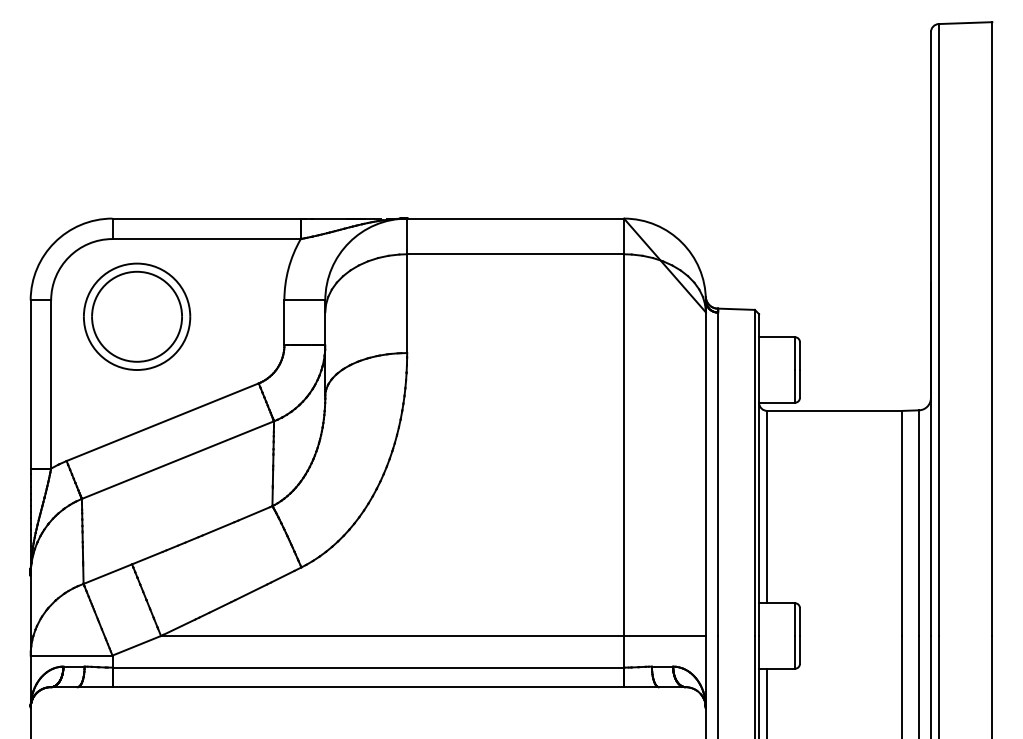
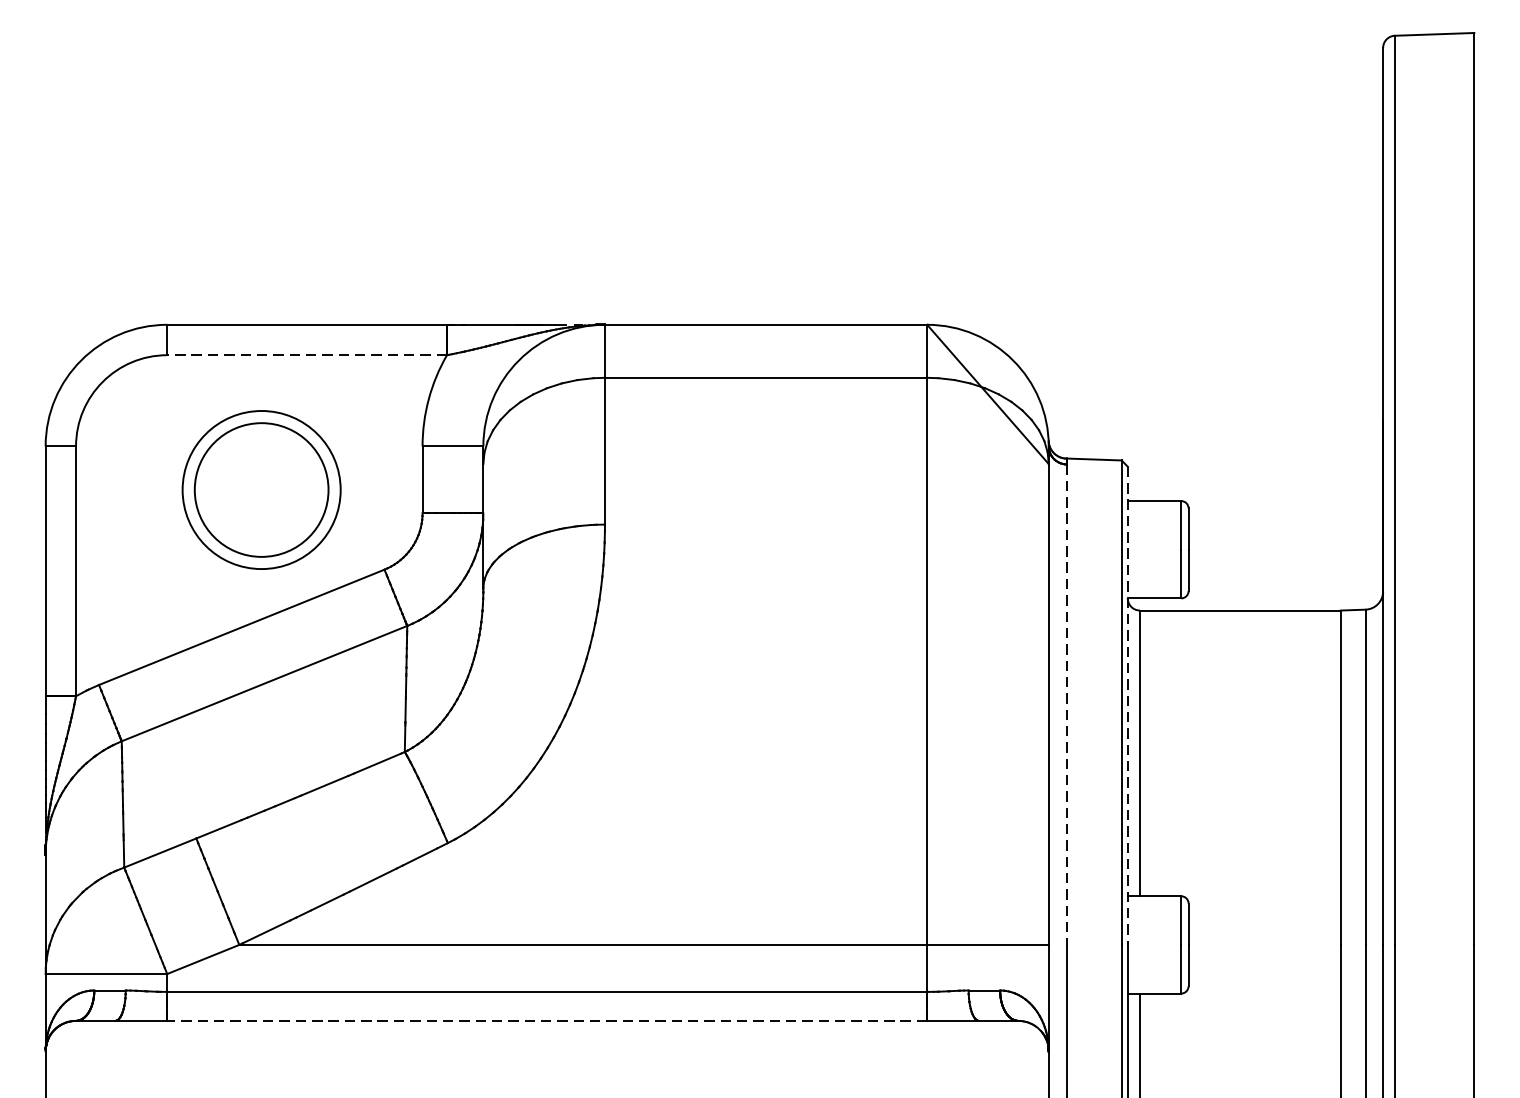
line: (206, 239) -> (306, 355), solid -> dashed
part: (137, 316) -> (262, 489), moved
line: (718, 474) -> (1067, 704), solid -> dashed
line: (759, 475) -> (1128, 706), solid -> dashed
line: (368, 687) -> (547, 1021), solid -> dashed

